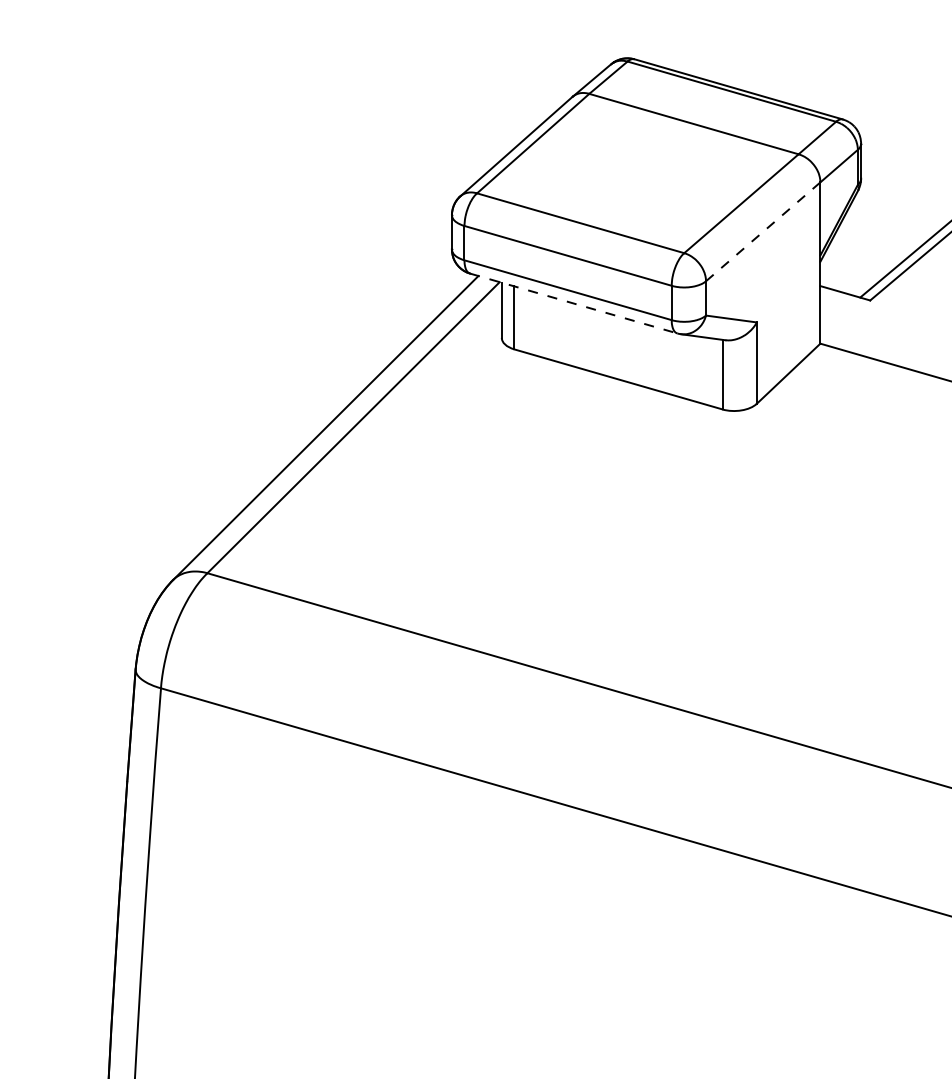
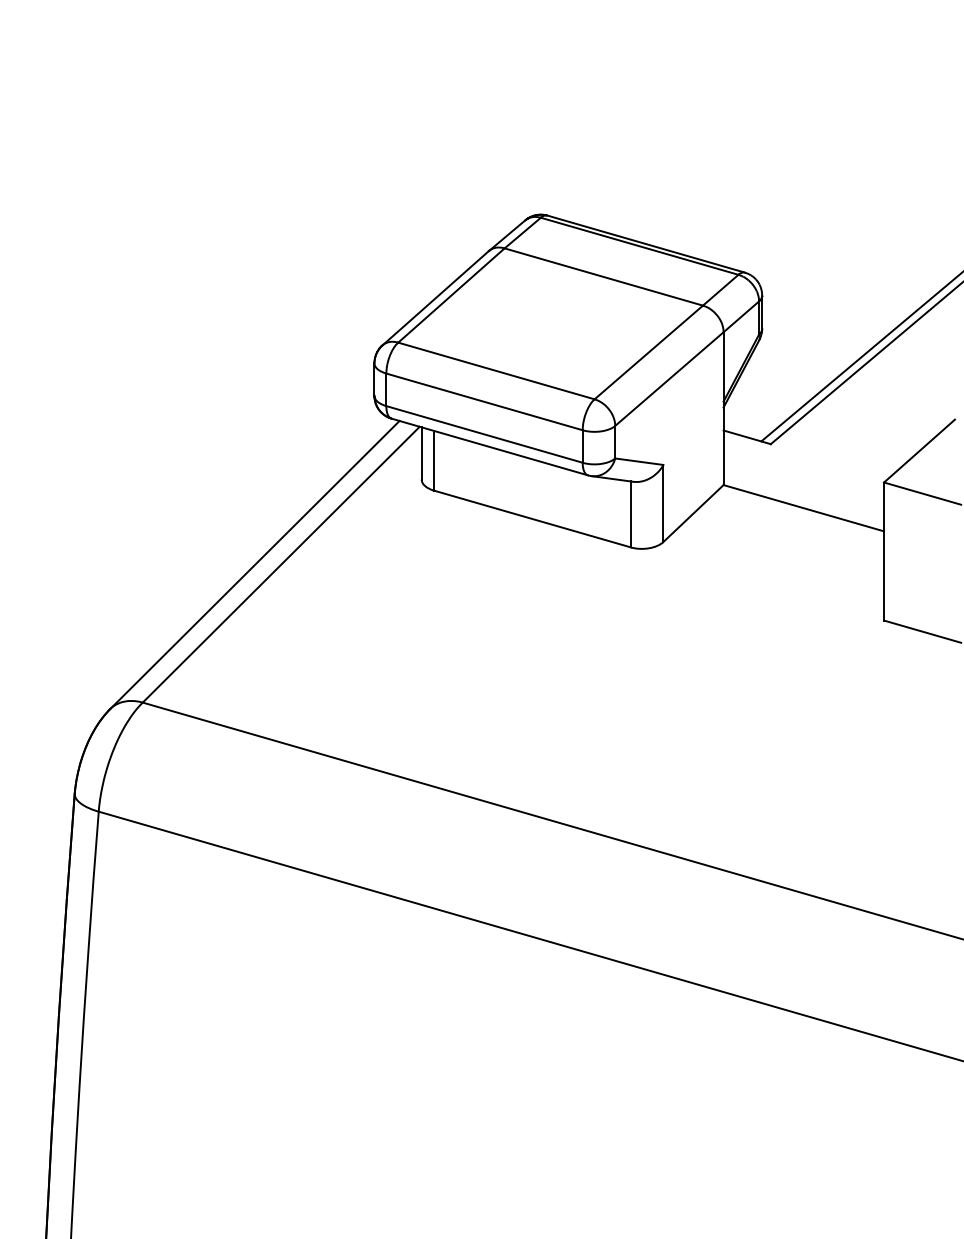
line: (763, 232) -> (669, 379), dashed -> solid
line: (574, 304) -> (490, 447), dashed -> solid

